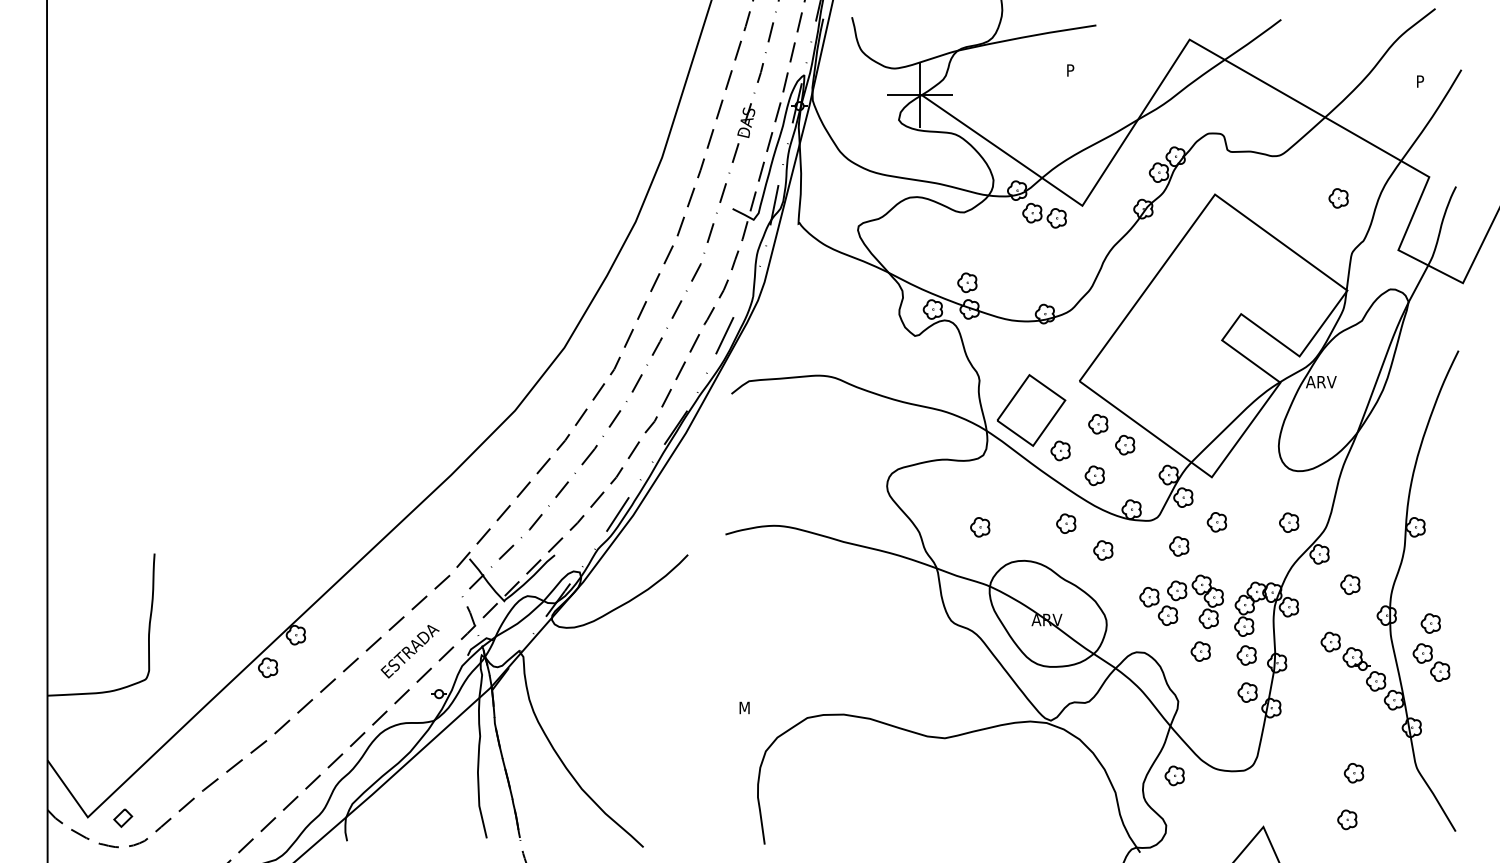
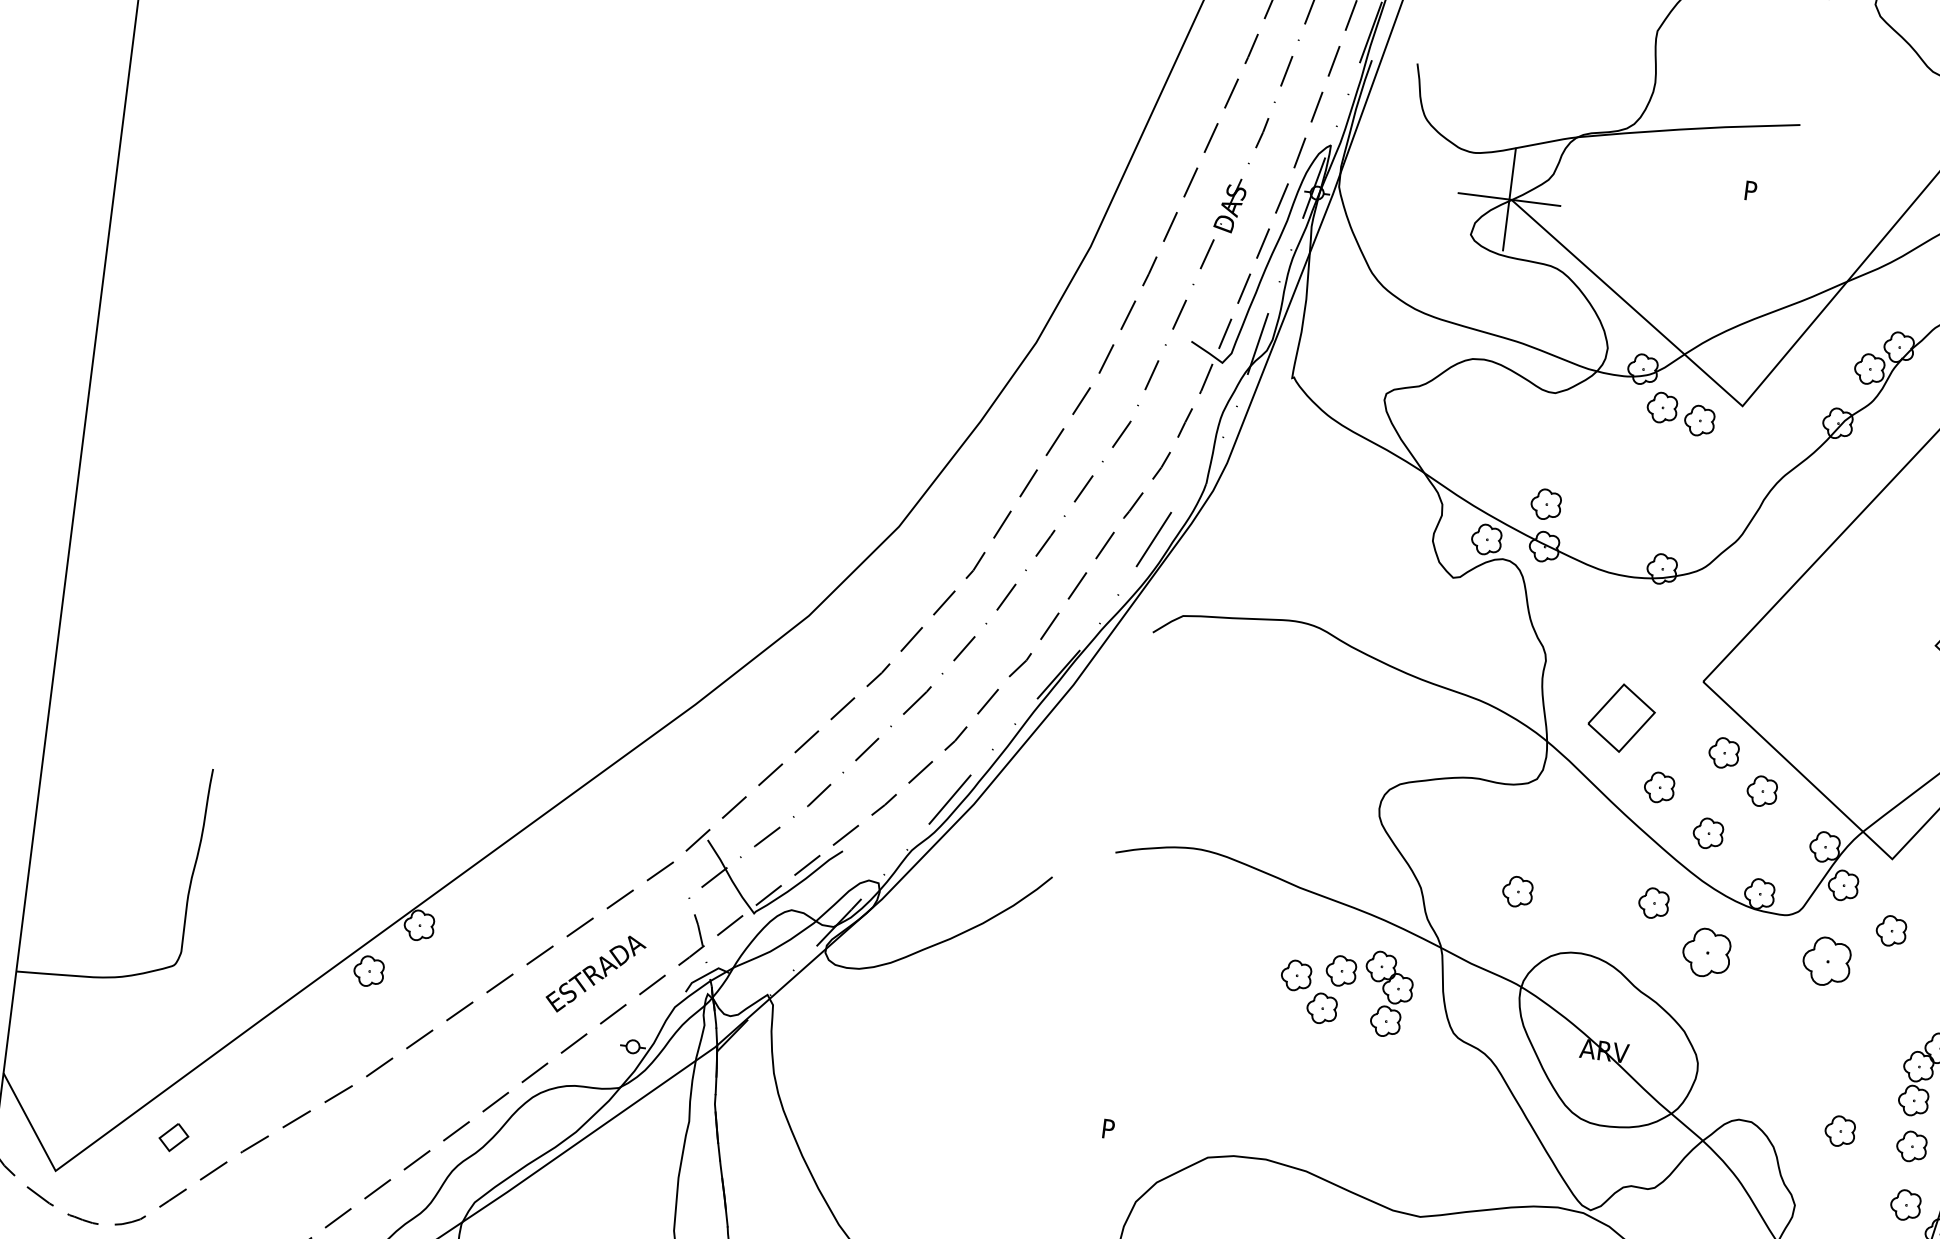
part: (1031, 410) -> (1621, 718), size x0.6
part: (1179, 546) -> (1827, 961), size x1.6
part: (1103, 550) -> (1707, 952), size x1.6
part: (1181, 601) -> (1346, 988), moved
text: (745, 707) -> (1112, 1128), M -> P
part: (123, 817) -> (174, 1136), moved

